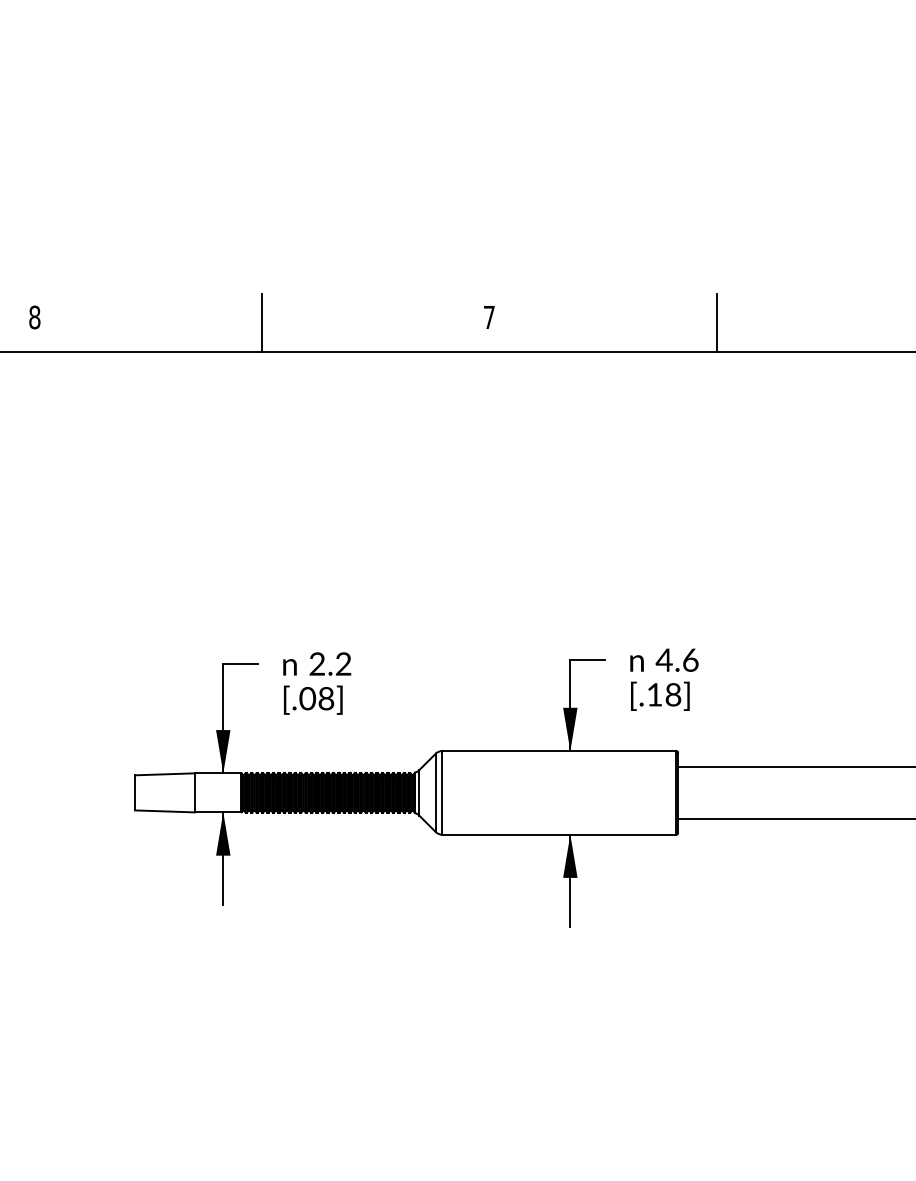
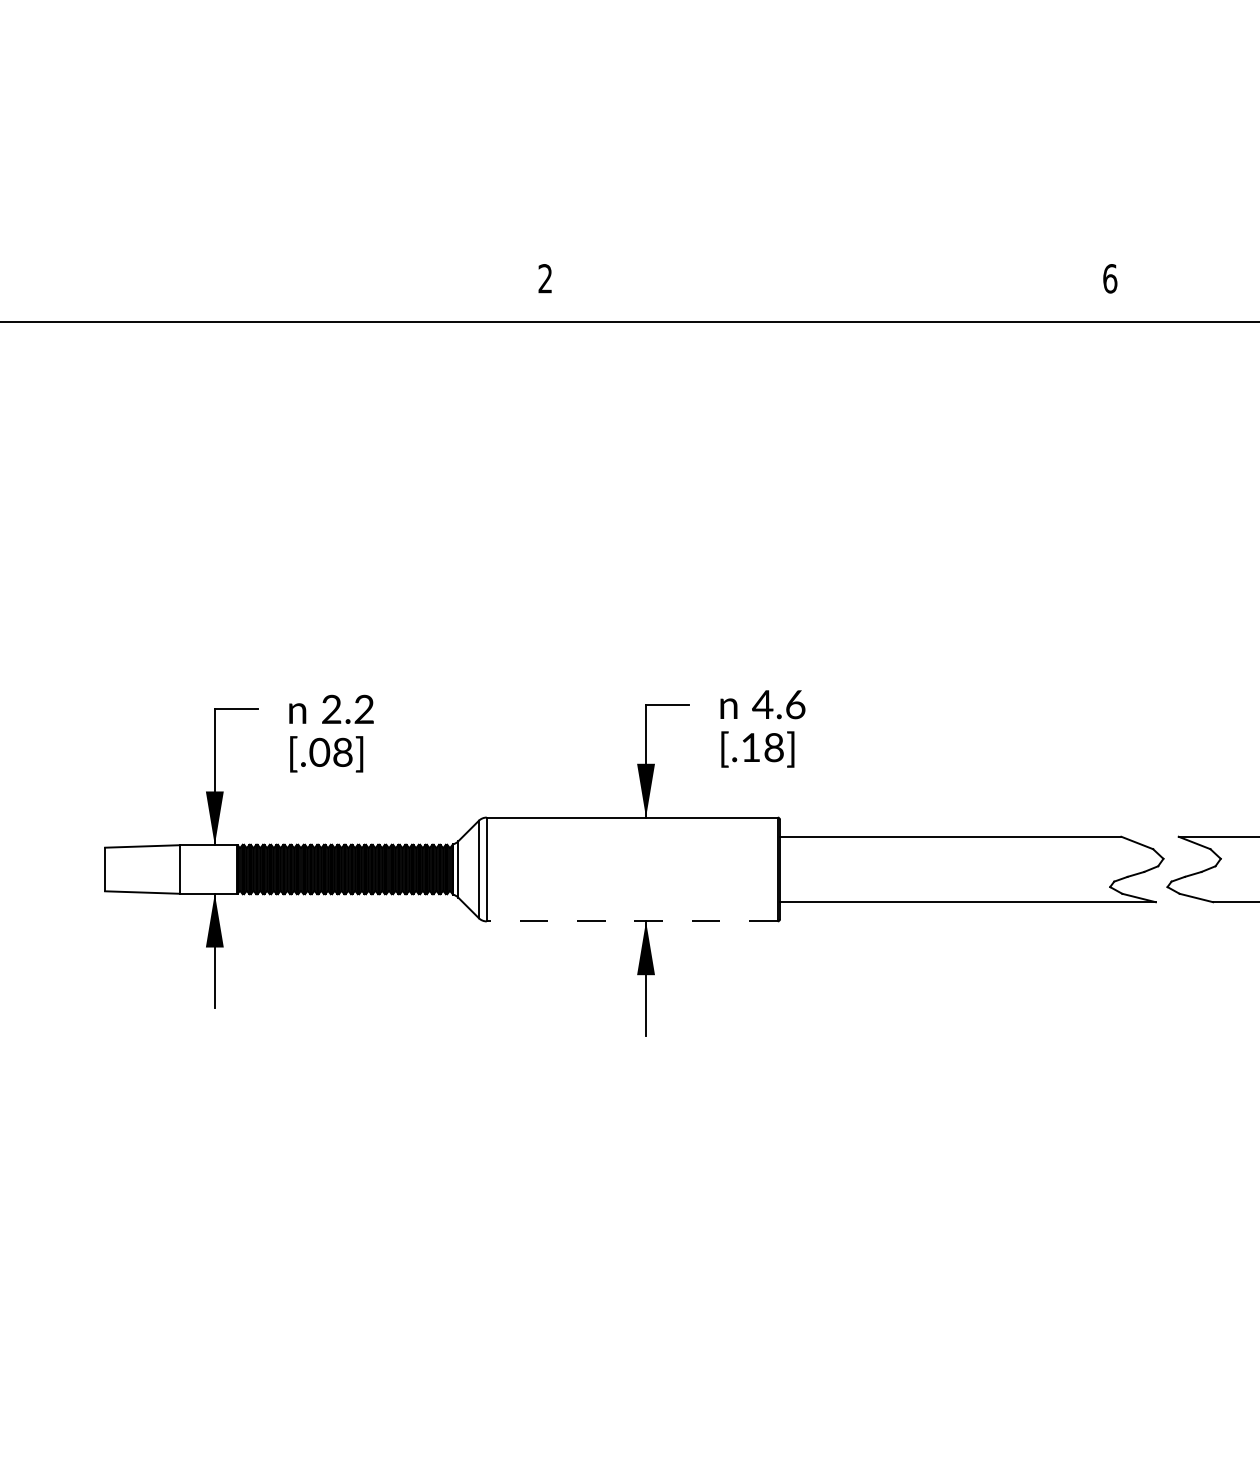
text: (488, 317) -> (544, 278), 7 -> 2
line: (262, 322) -> (263, 285), removed
line: (716, 322) -> (827, 285), removed
line: (559, 834) -> (632, 921), solid -> dashed

